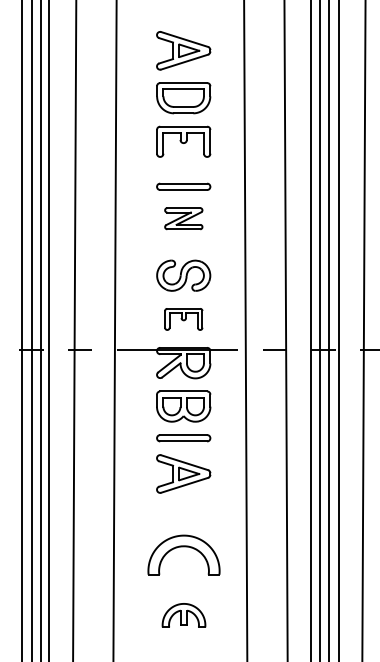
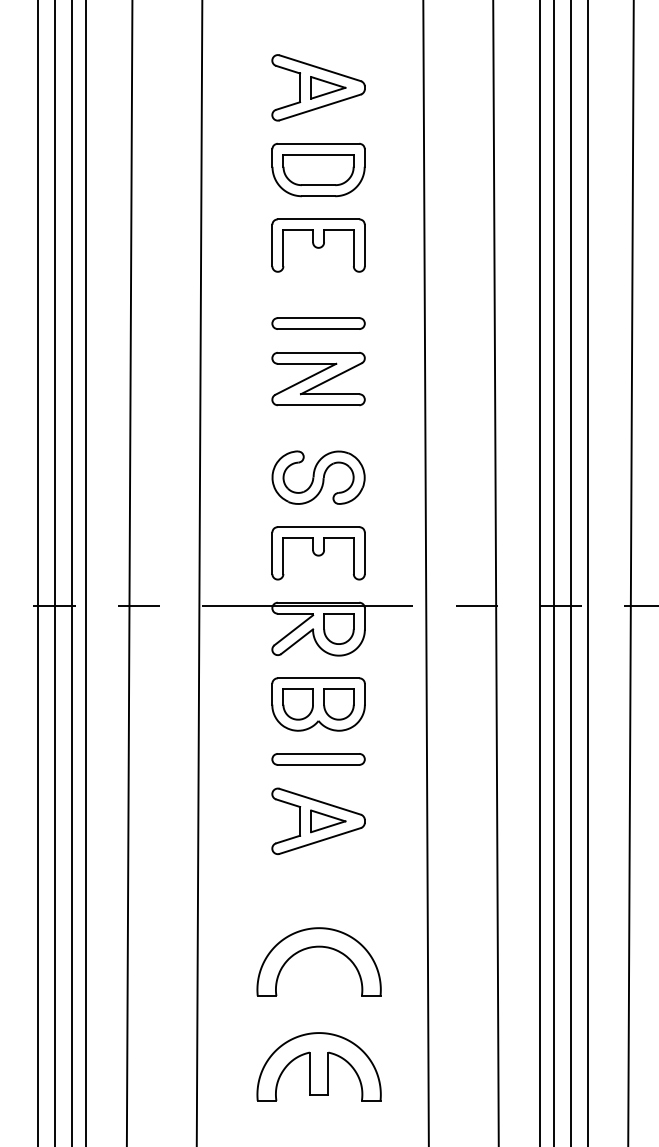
part: (183, 218) -> (318, 378), size x1.43
part: (183, 319) -> (318, 553), size x1.43
part: (183, 615) -> (318, 1066), size x1.67

